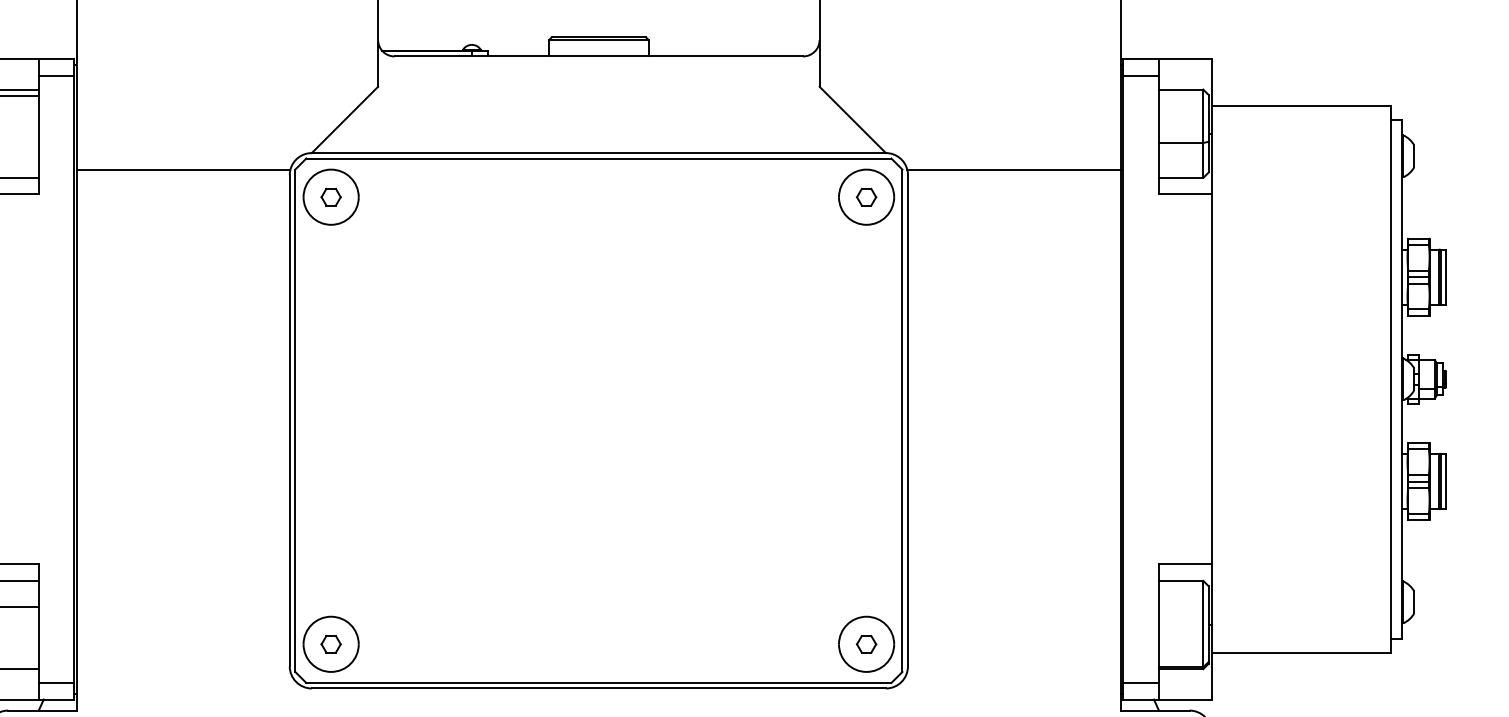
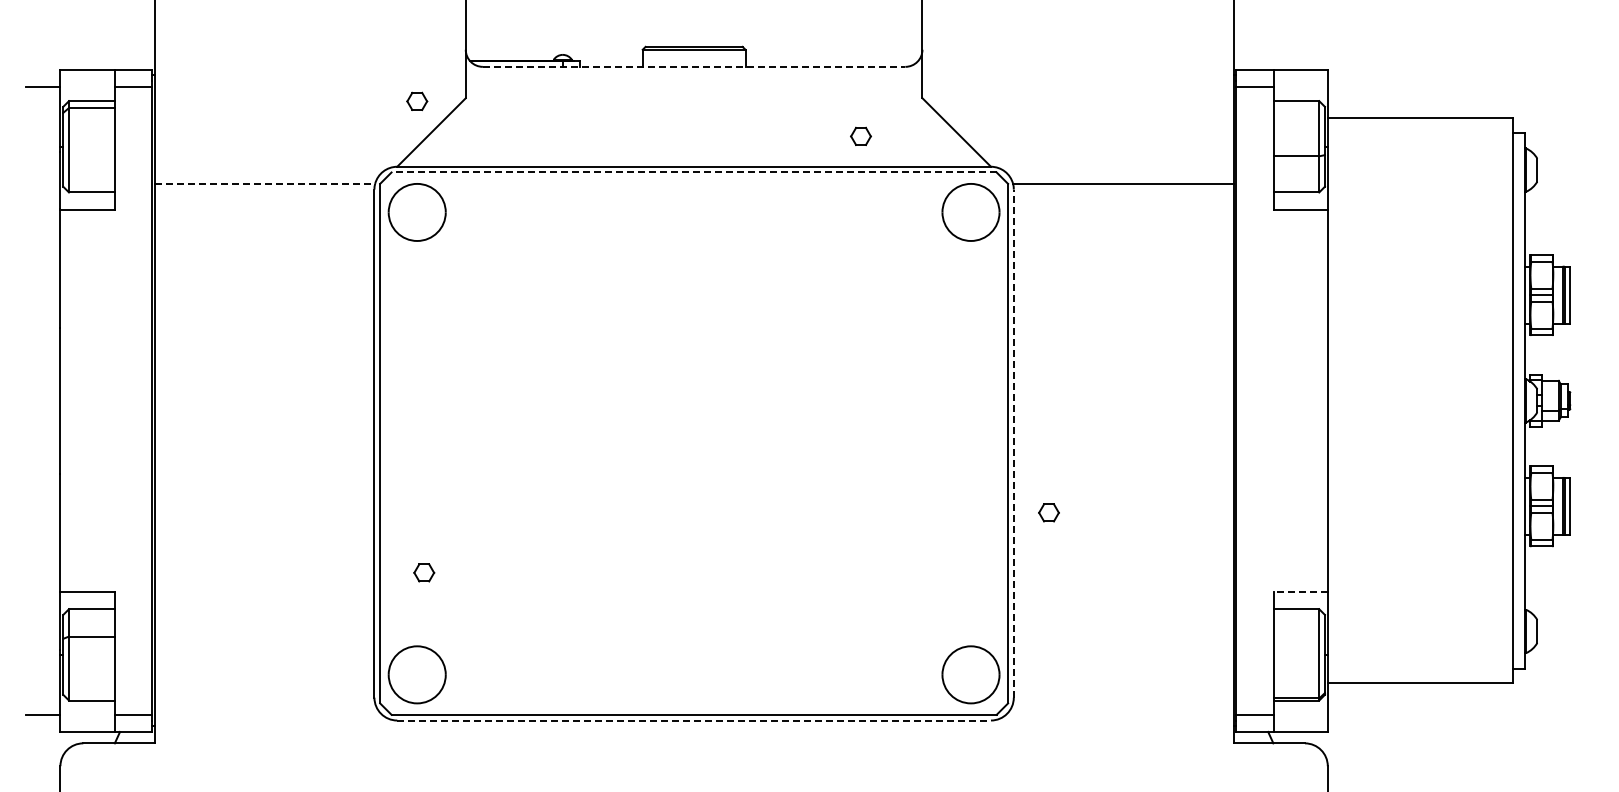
line: (599, 56) -> (694, 66), solid -> dashed
line: (599, 158) -> (694, 172), solid -> dashed
line: (184, 169) -> (265, 183), solid -> dashed
part: (331, 196) -> (417, 100), moved
part: (866, 196) -> (860, 135), moved
line: (907, 420) -> (1013, 443), solid -> dashed
line: (1185, 564) -> (1300, 592), solid -> dashed
part: (331, 643) -> (424, 572), moved
part: (866, 643) -> (1048, 512), moved
line: (599, 688) -> (694, 720), solid -> dashed

